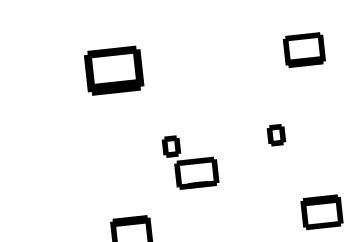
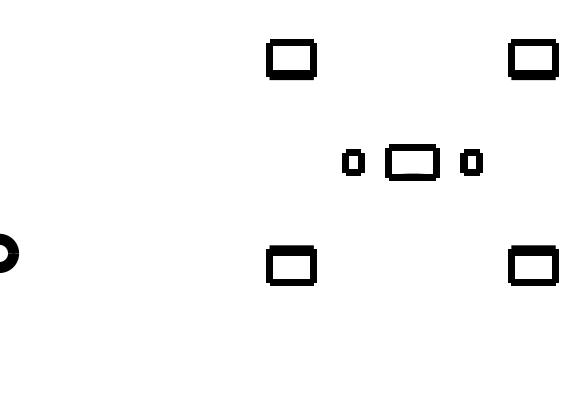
part: (113, 70) -> (291, 59), size x0.71
part: (276, 135) -> (471, 162), moved
part: (196, 173) -> (412, 162), moved

